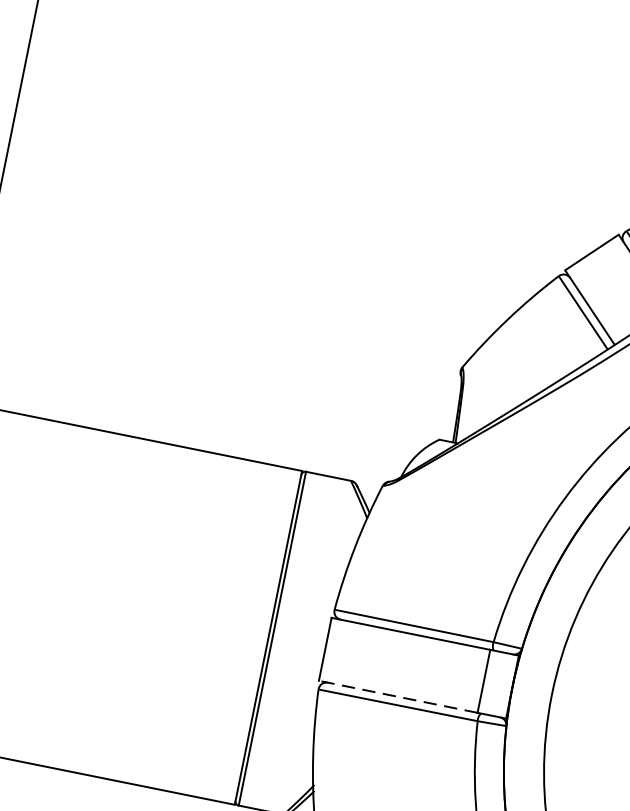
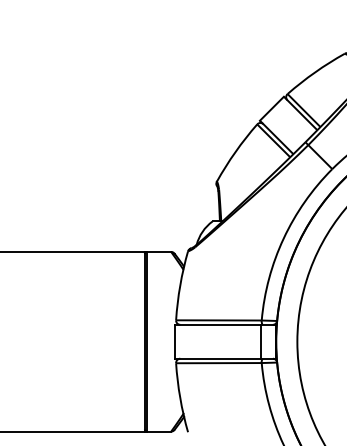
line: (399, 696) -> (218, 358), dashed -> solid

